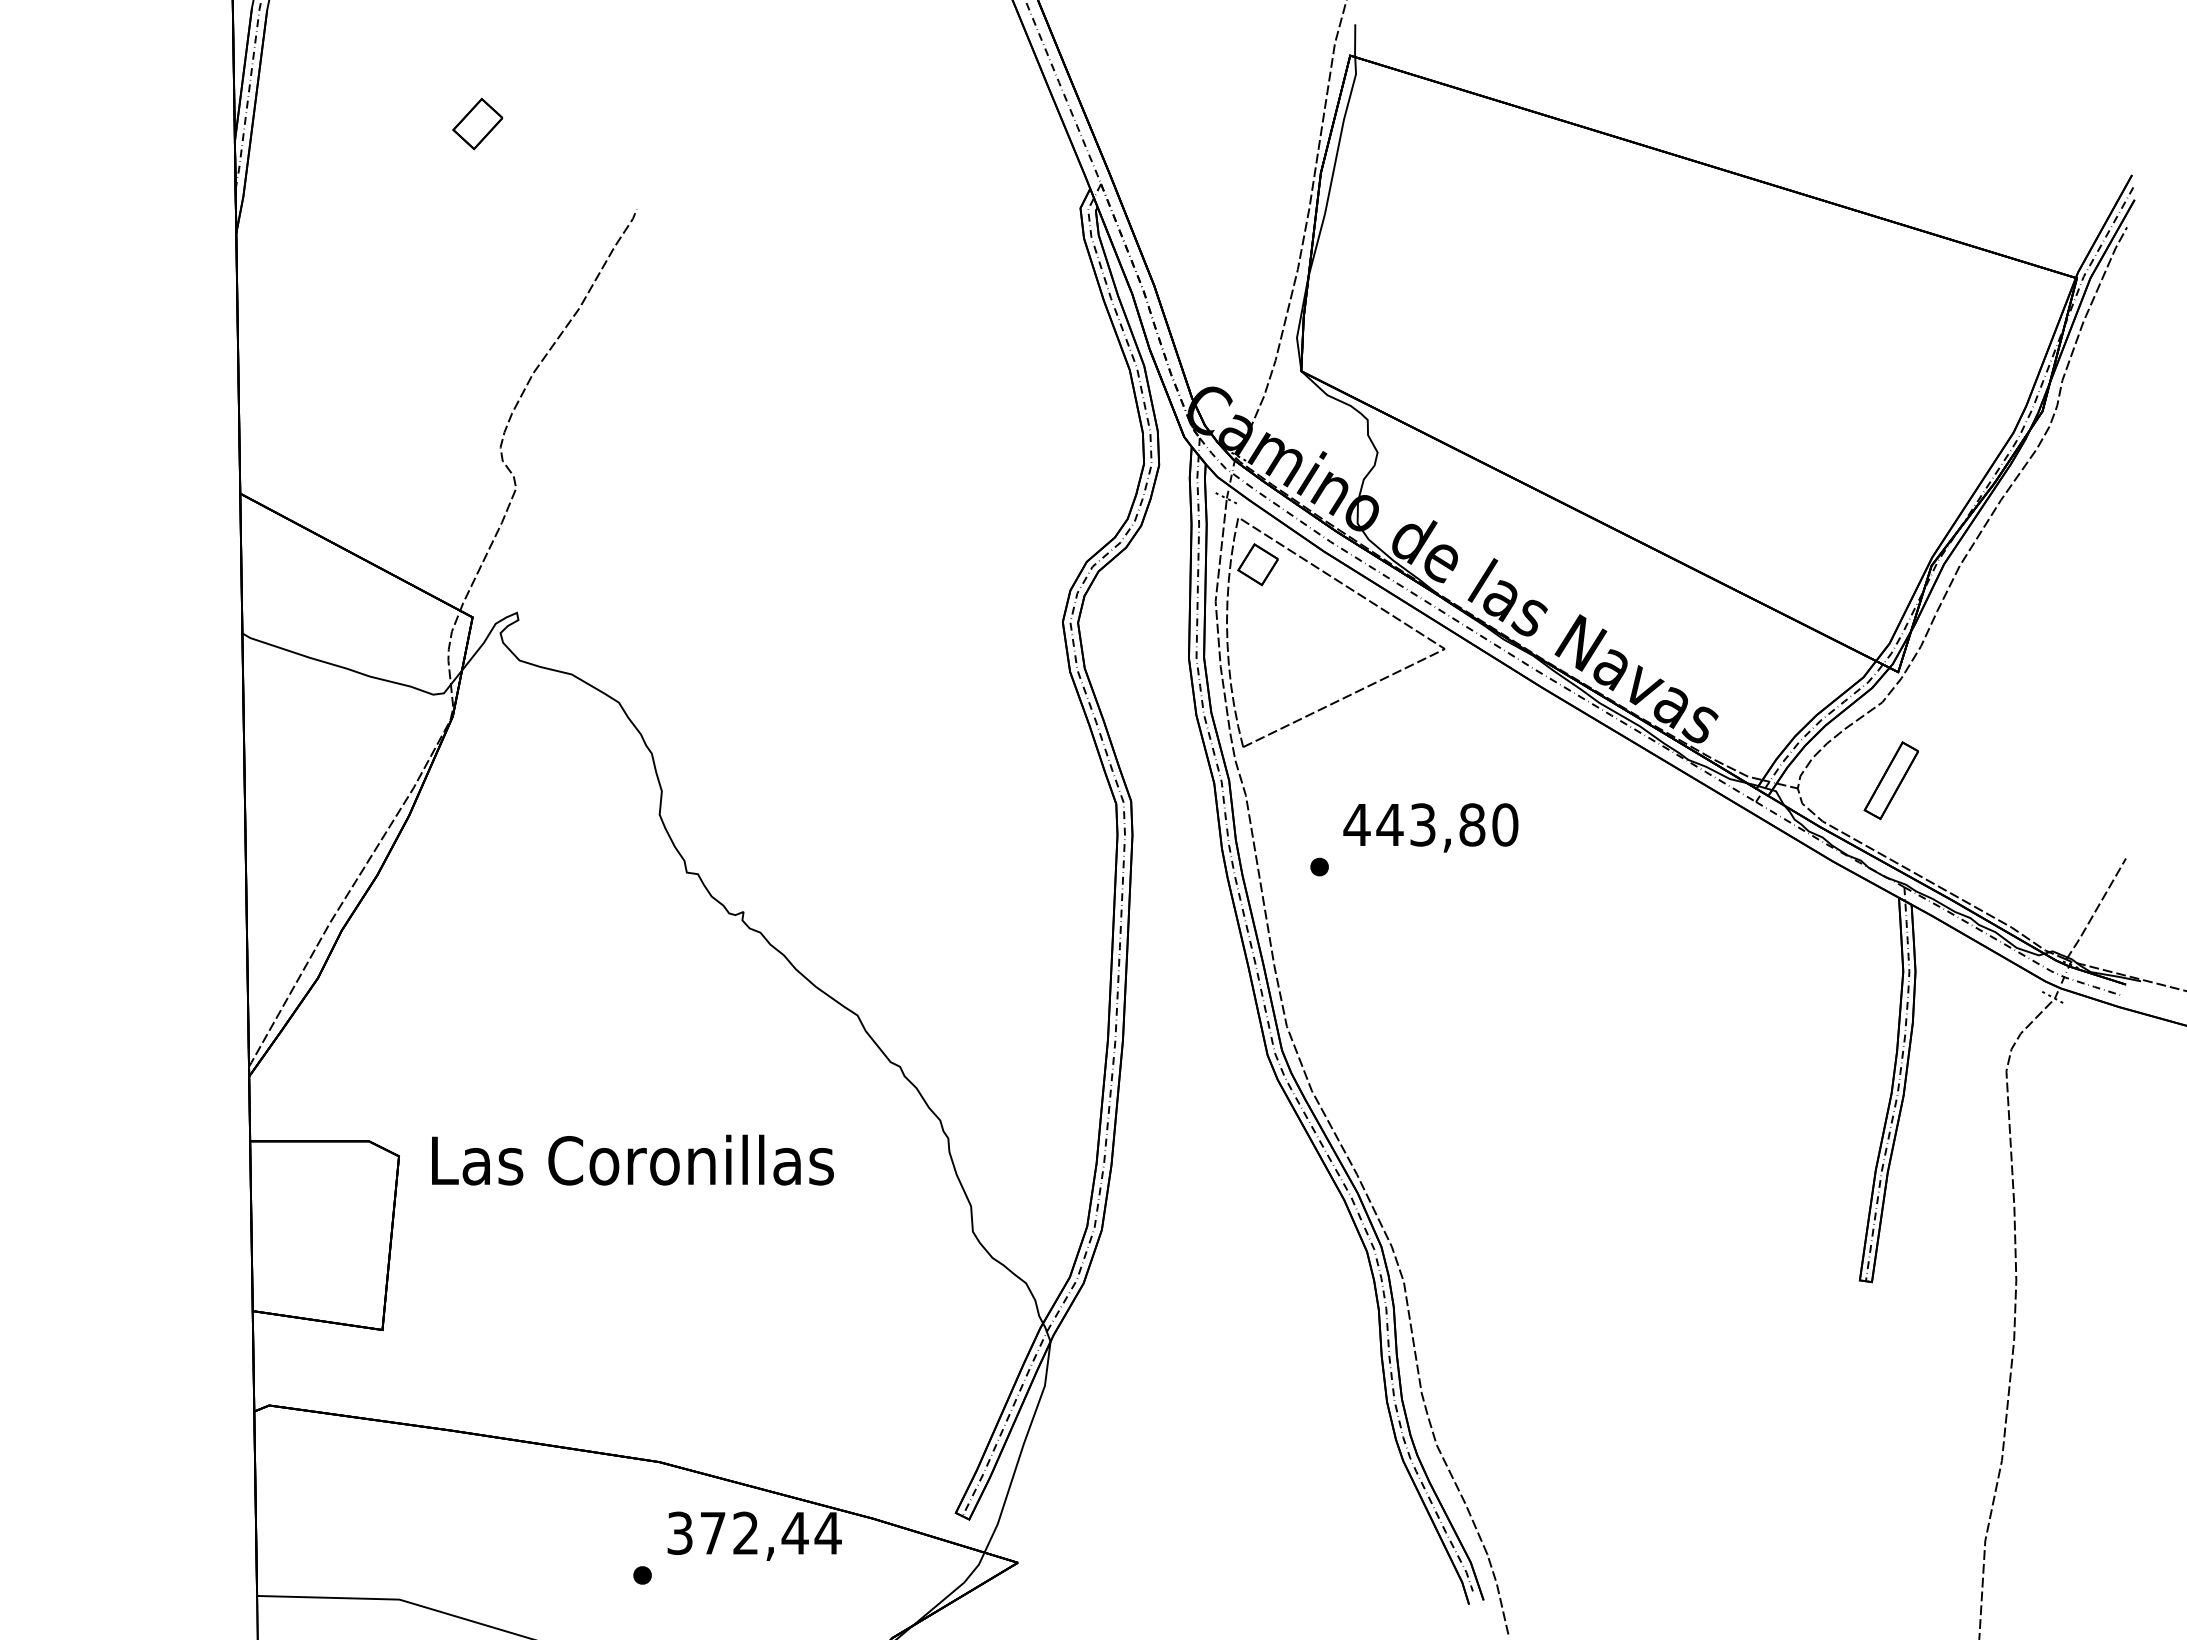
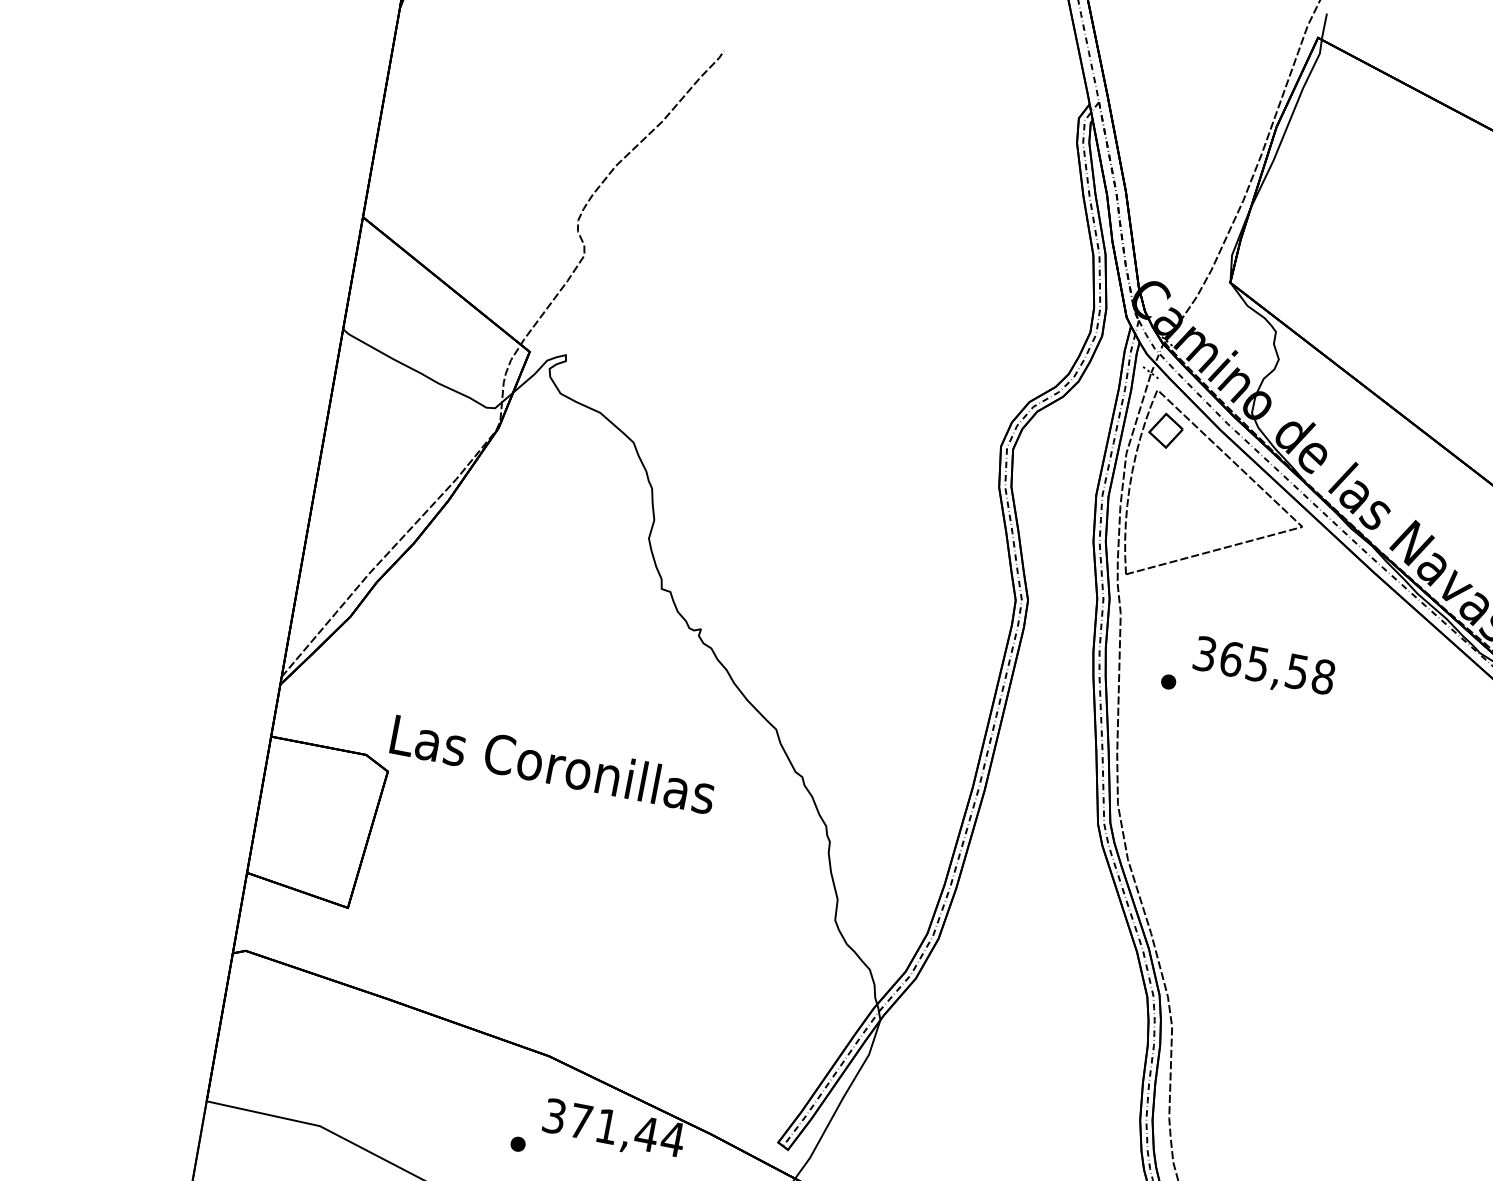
text: (1430, 824) -> (1263, 665), 443,80 -> 365,58
text: (632, 1159) -> (553, 763), moved
text: (745, 1532) -> (607, 1125), 372,44 -> 371,44

